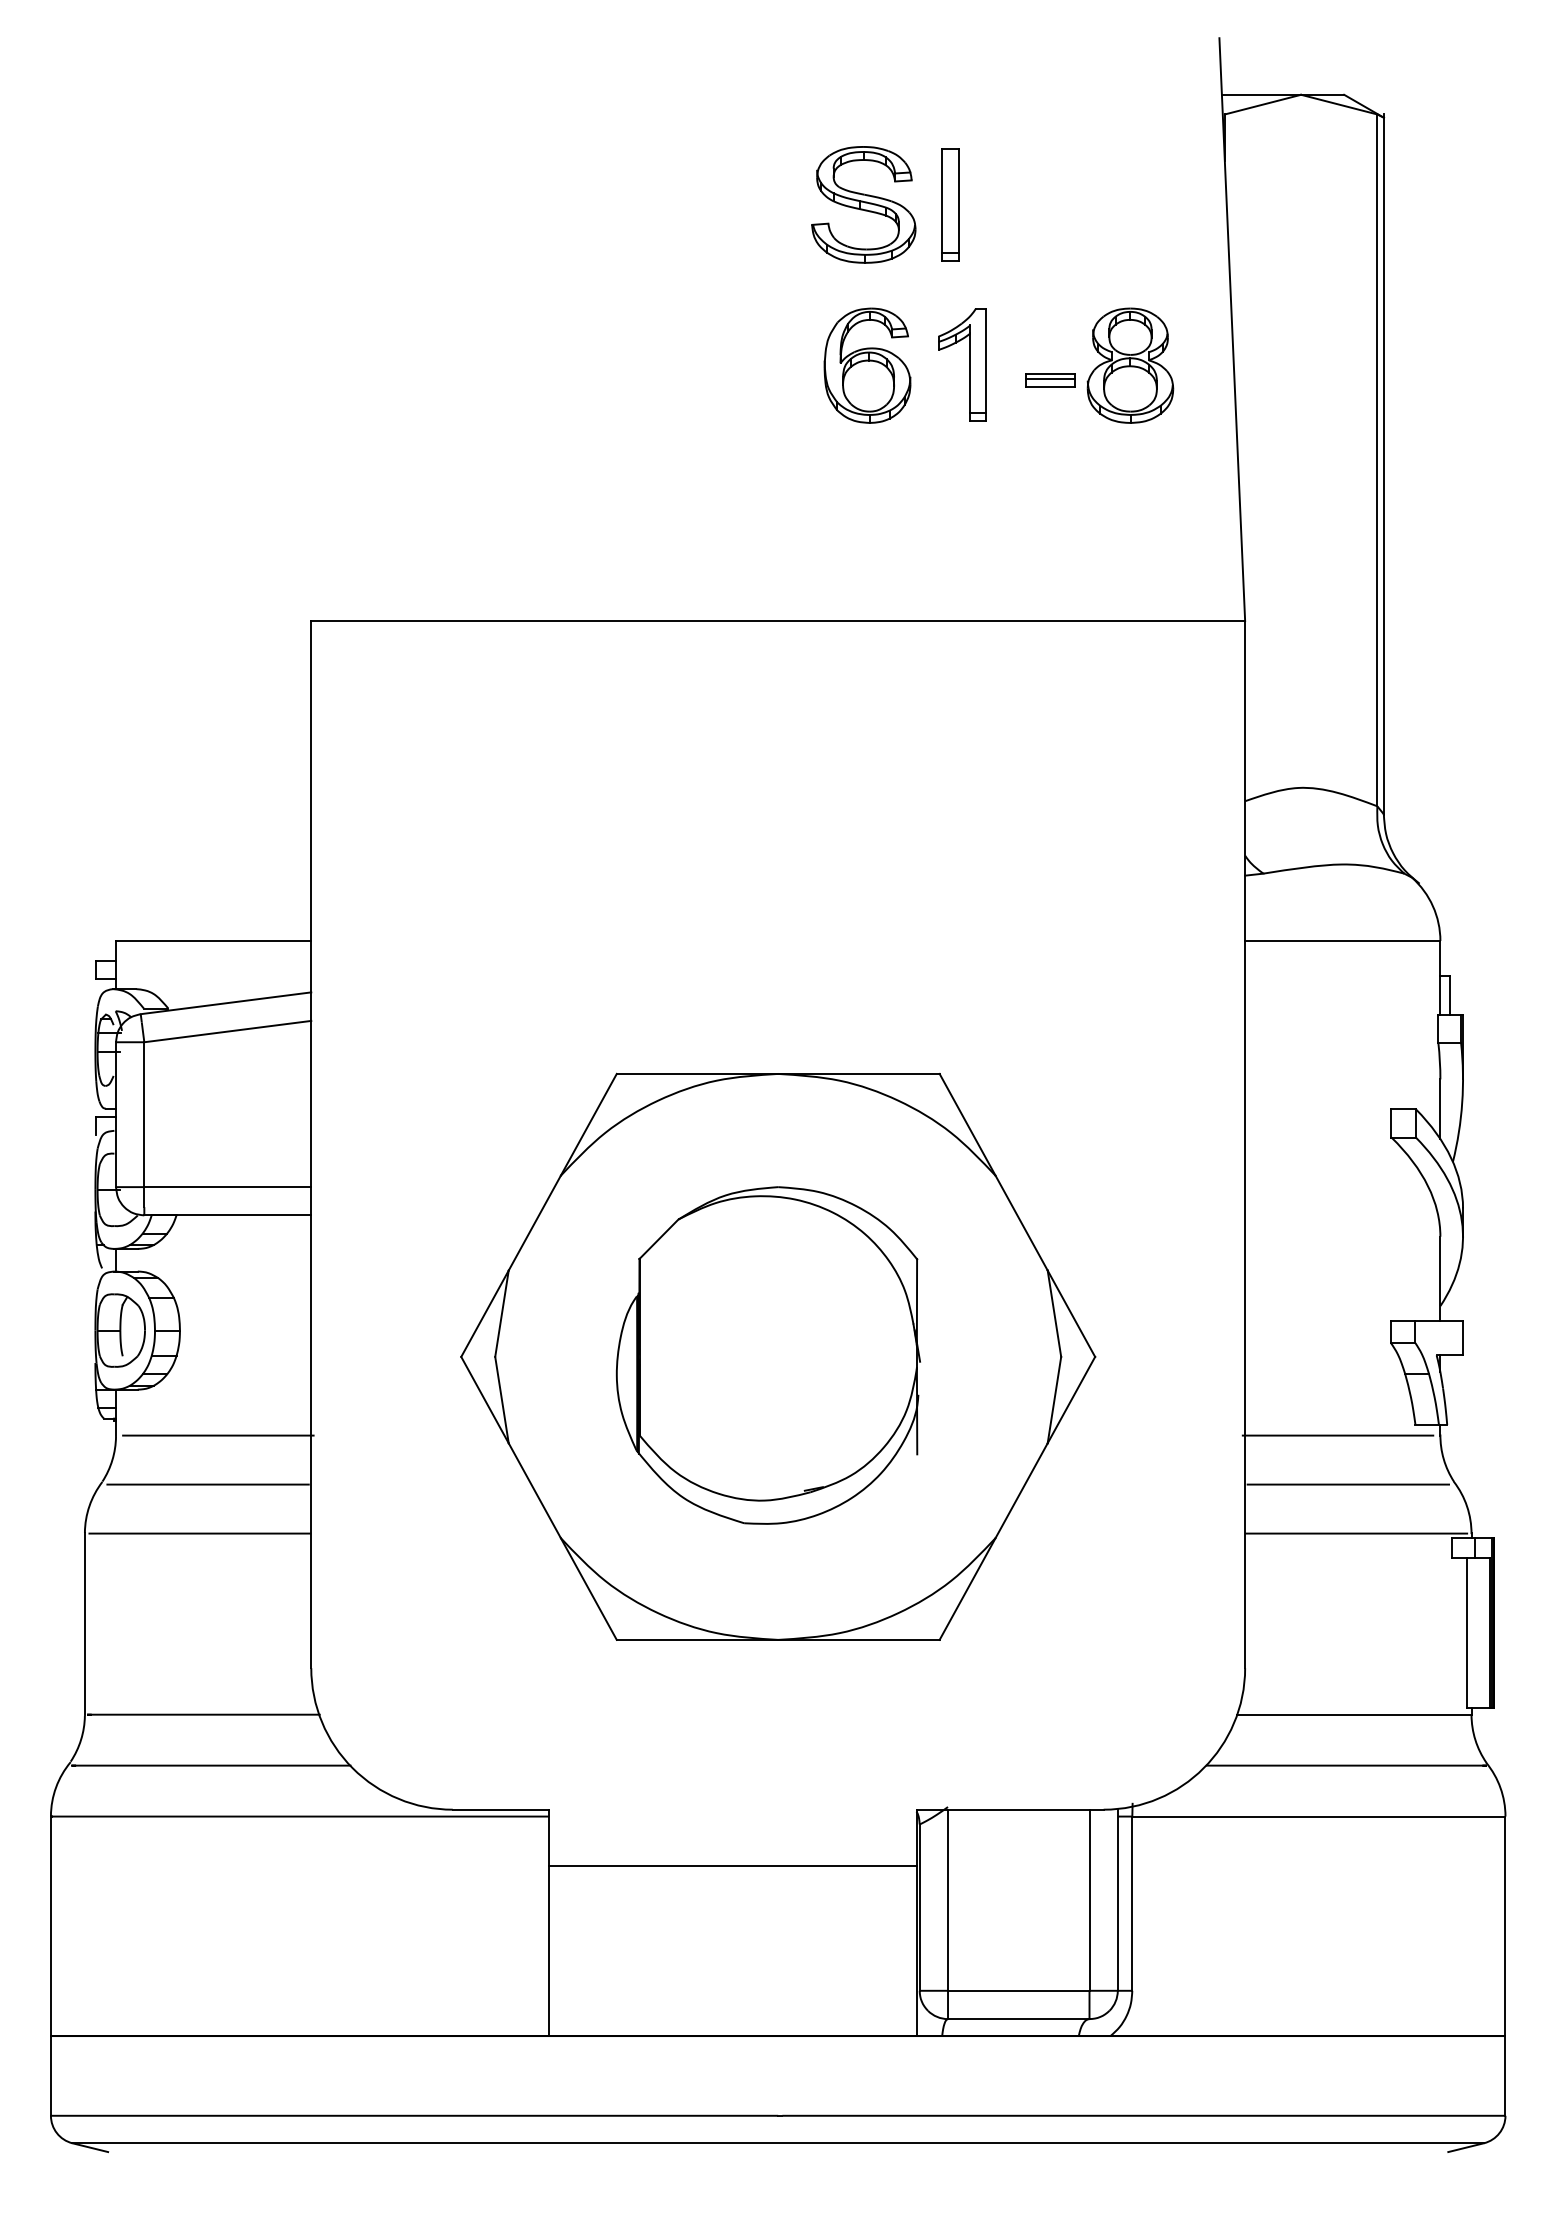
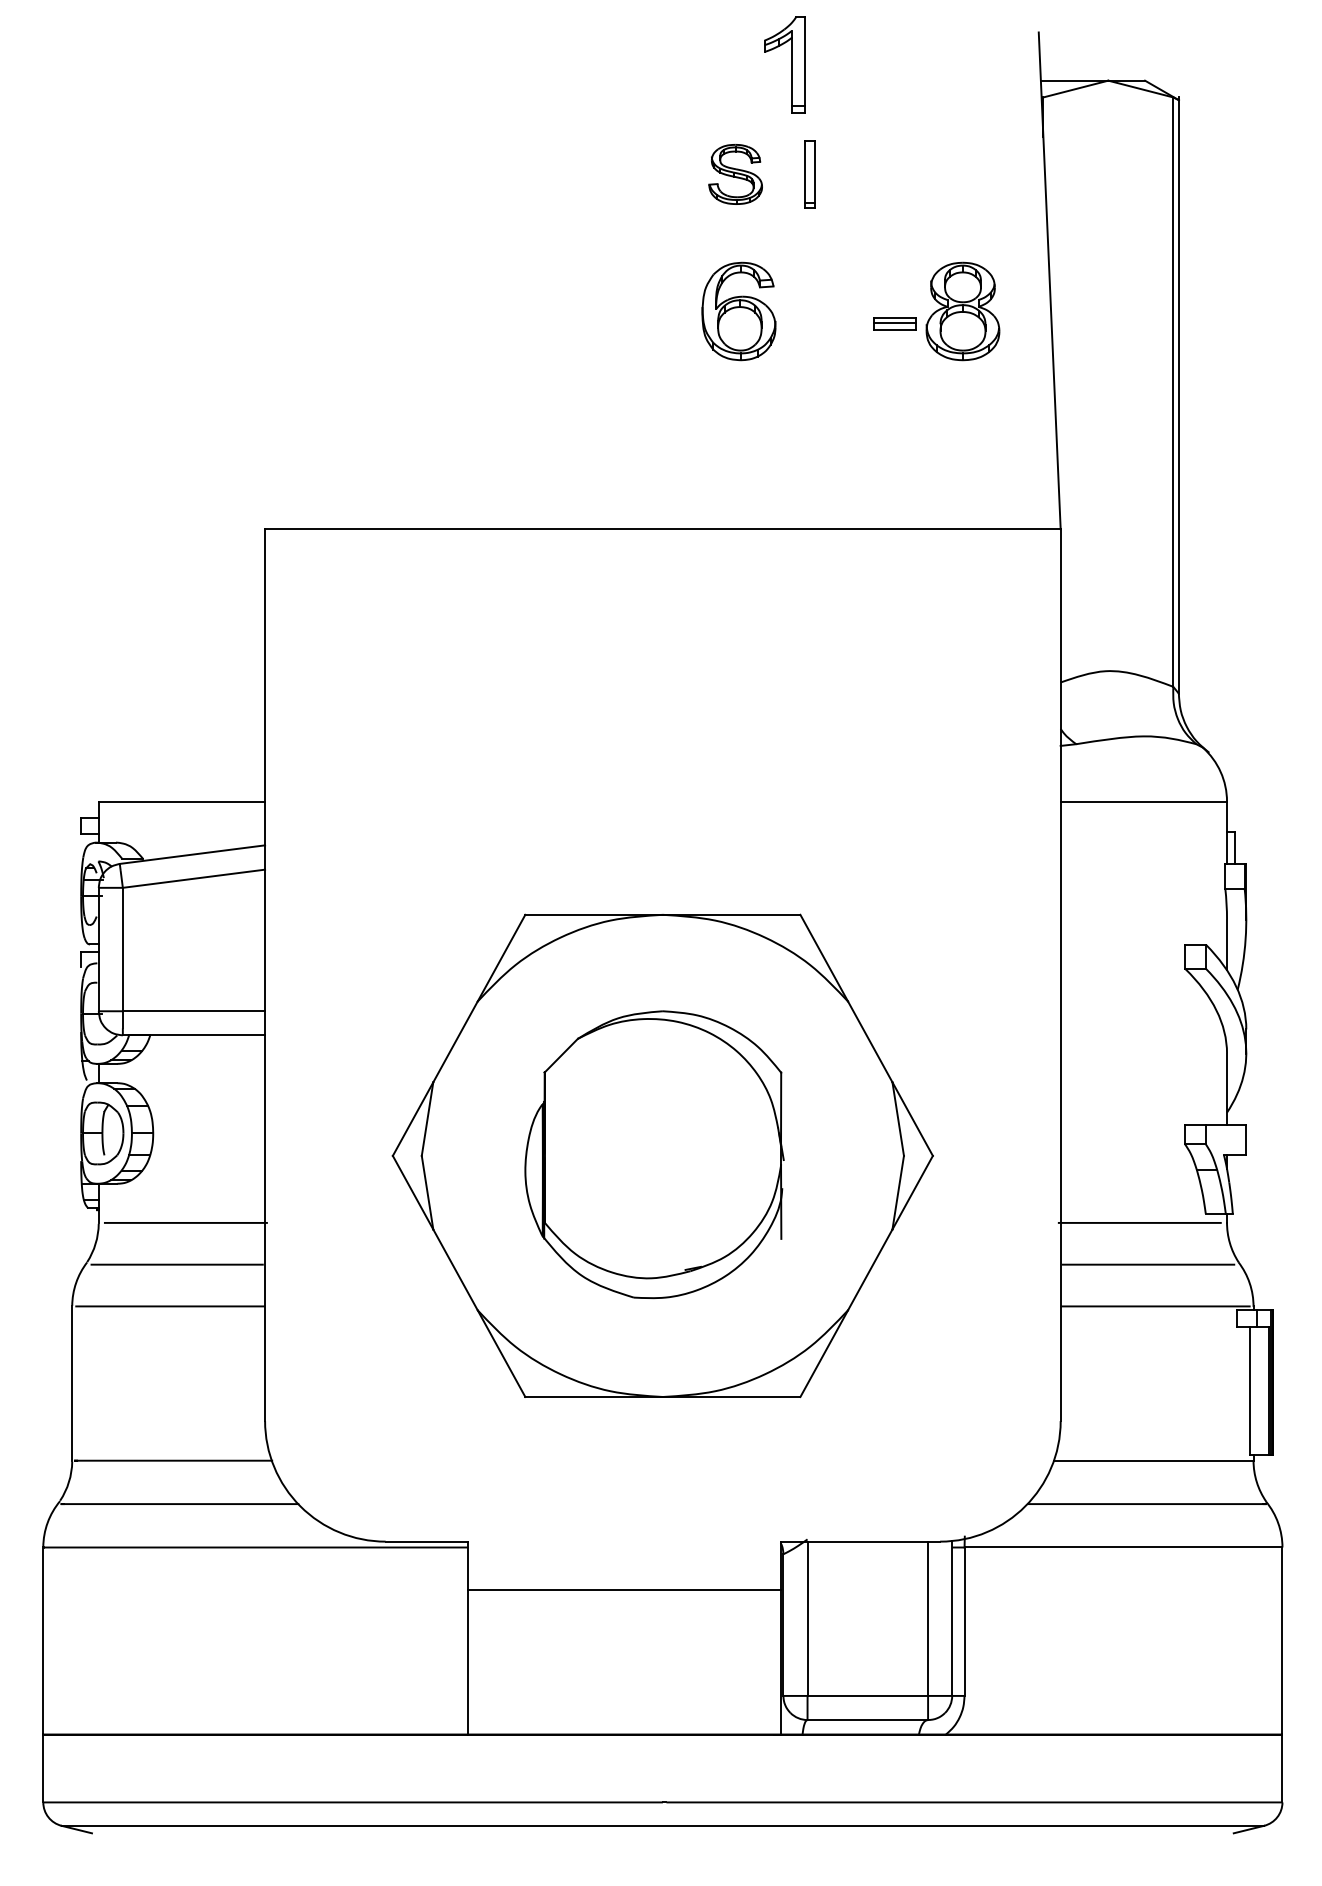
part: (863, 204) -> (735, 174), size x0.6
part: (950, 204) -> (809, 174), size x0.7
part: (970, 364) -> (791, 64), moved

